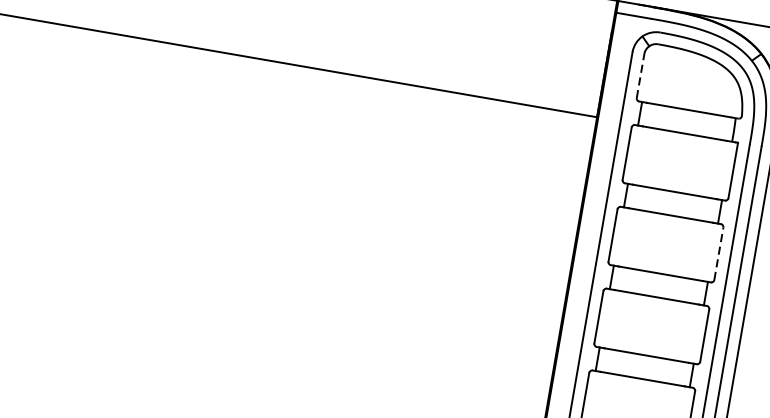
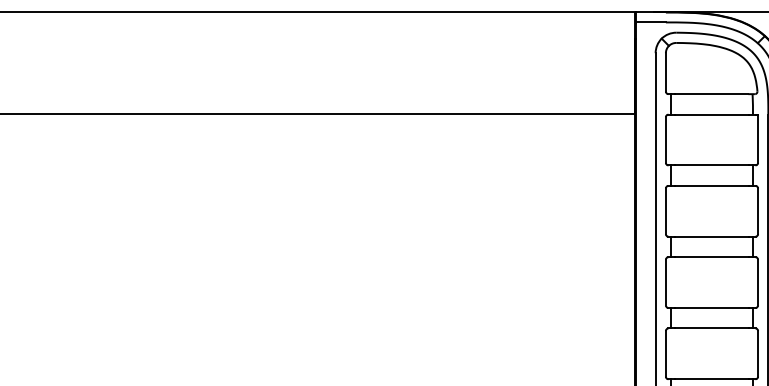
line: (640, 74) -> (665, 71), dashed -> solid
line: (719, 254) -> (758, 211), dashed -> solid

